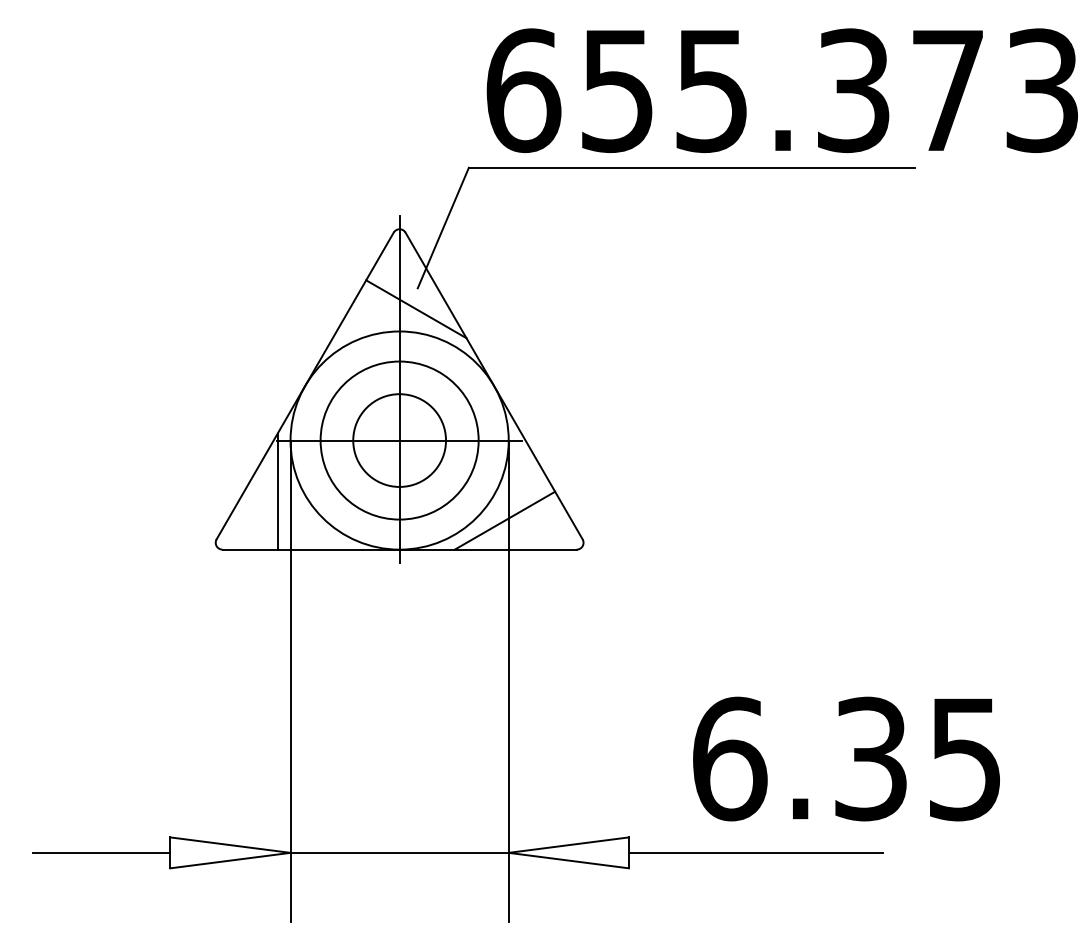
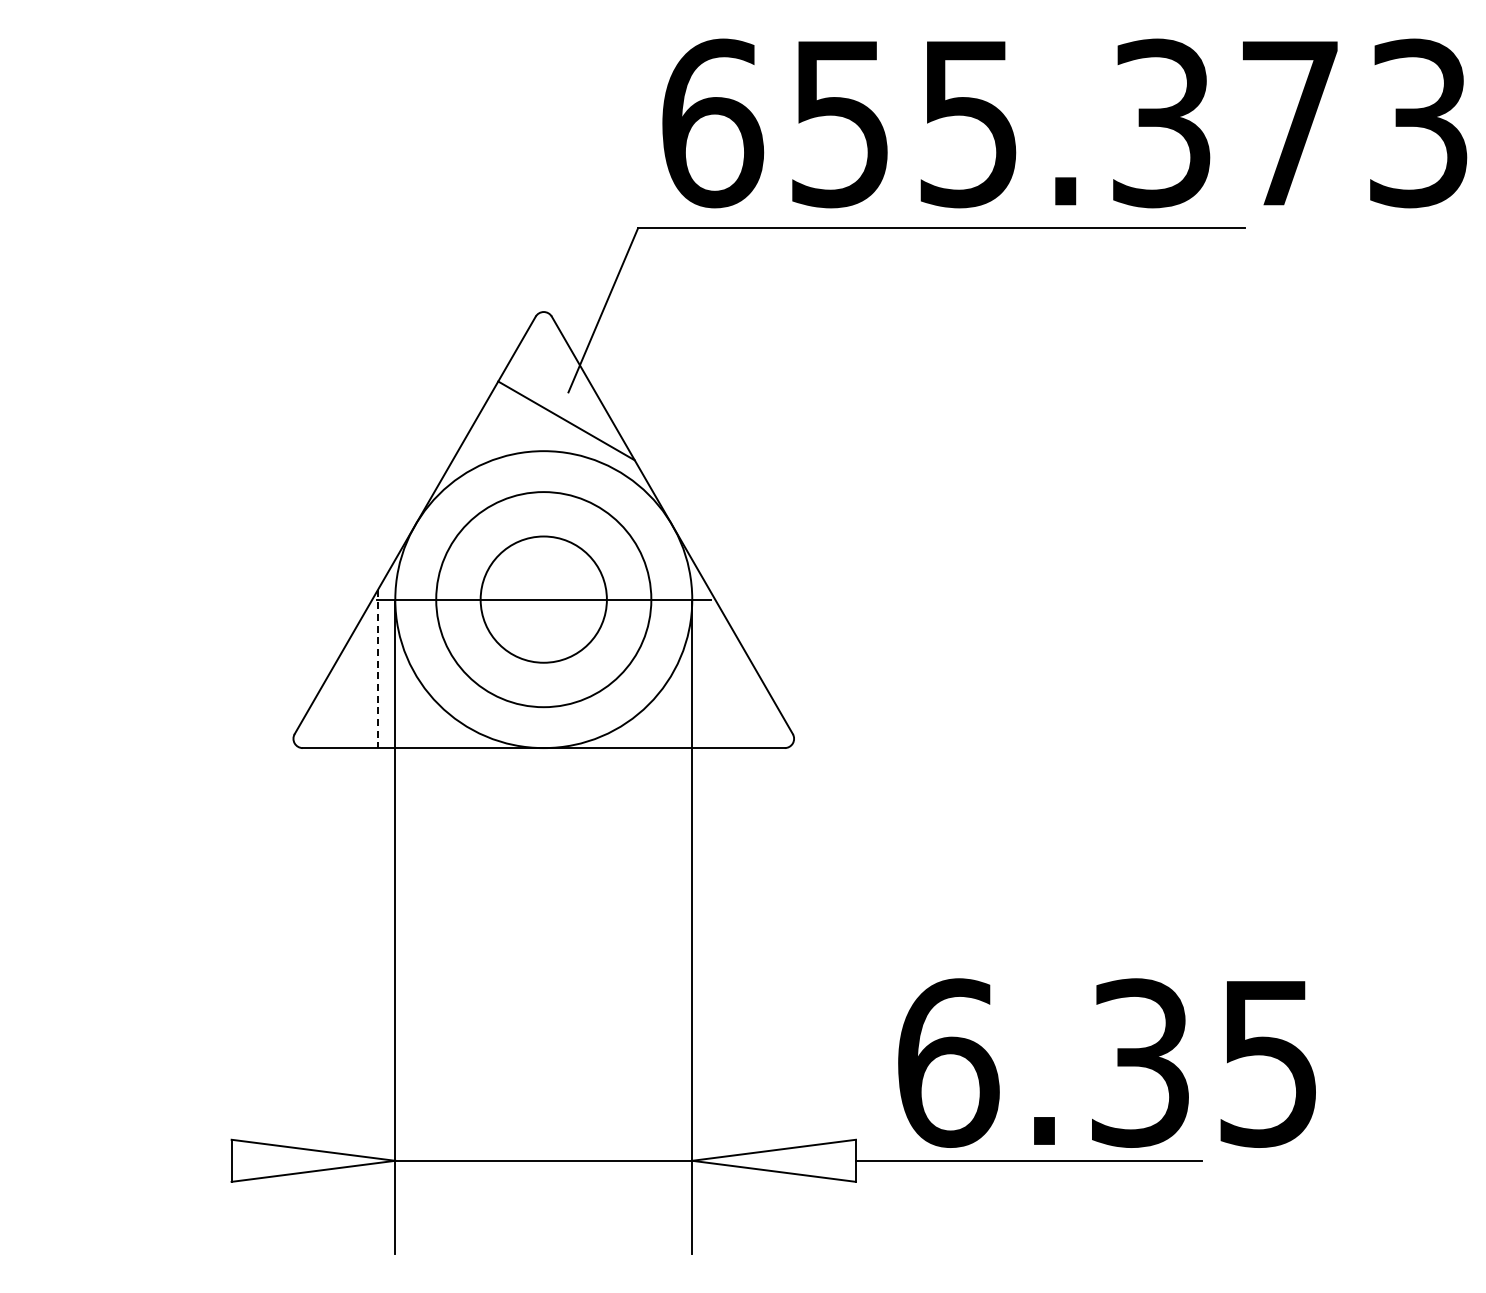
line: (399, 389) -> (543, 529), removed
line: (277, 491) -> (377, 669), solid -> dashed
line: (504, 520) -> (686, 708), removed
text: (846, 758) -> (1106, 1062), moved
line: (101, 852) -> (137, 1160), removed

